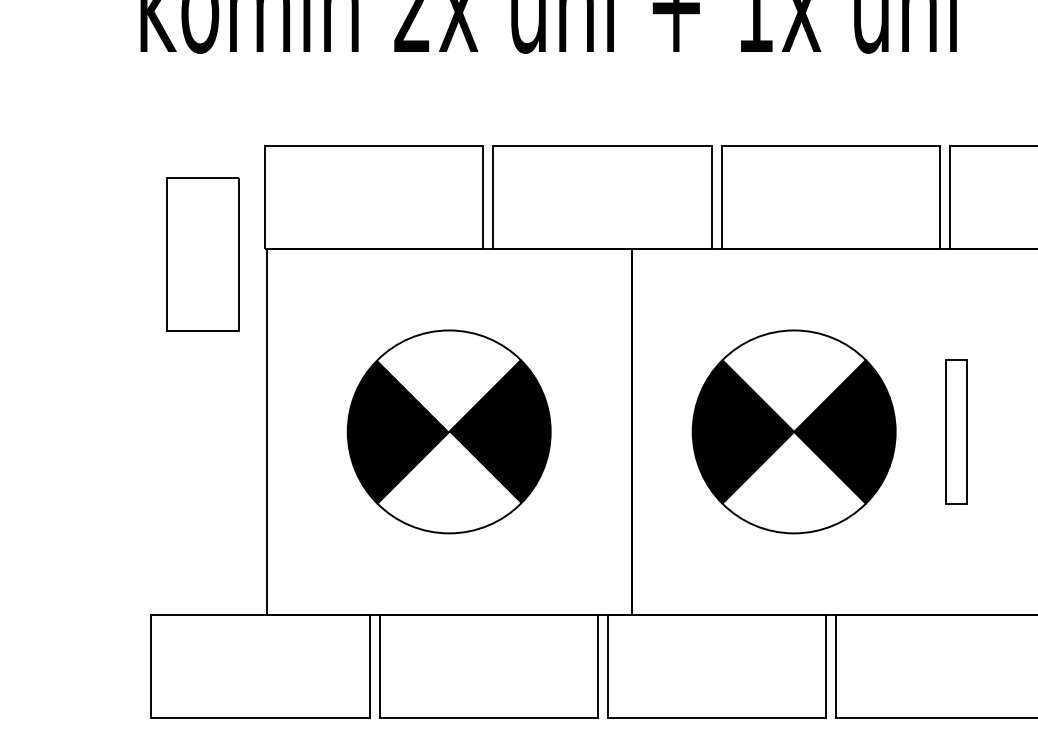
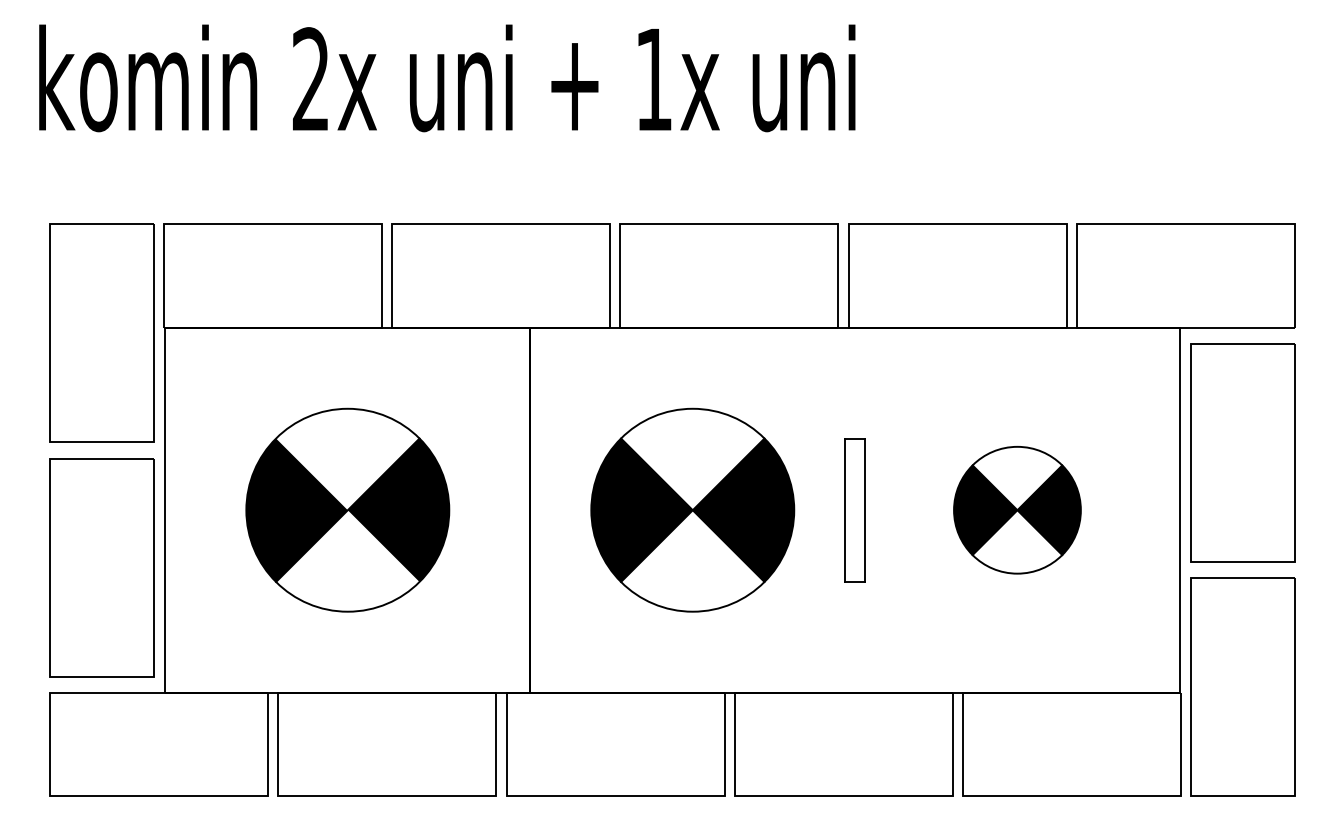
part: (202, 254) -> (101, 332), size x1.43
part: (202, 489) -> (101, 567), added

